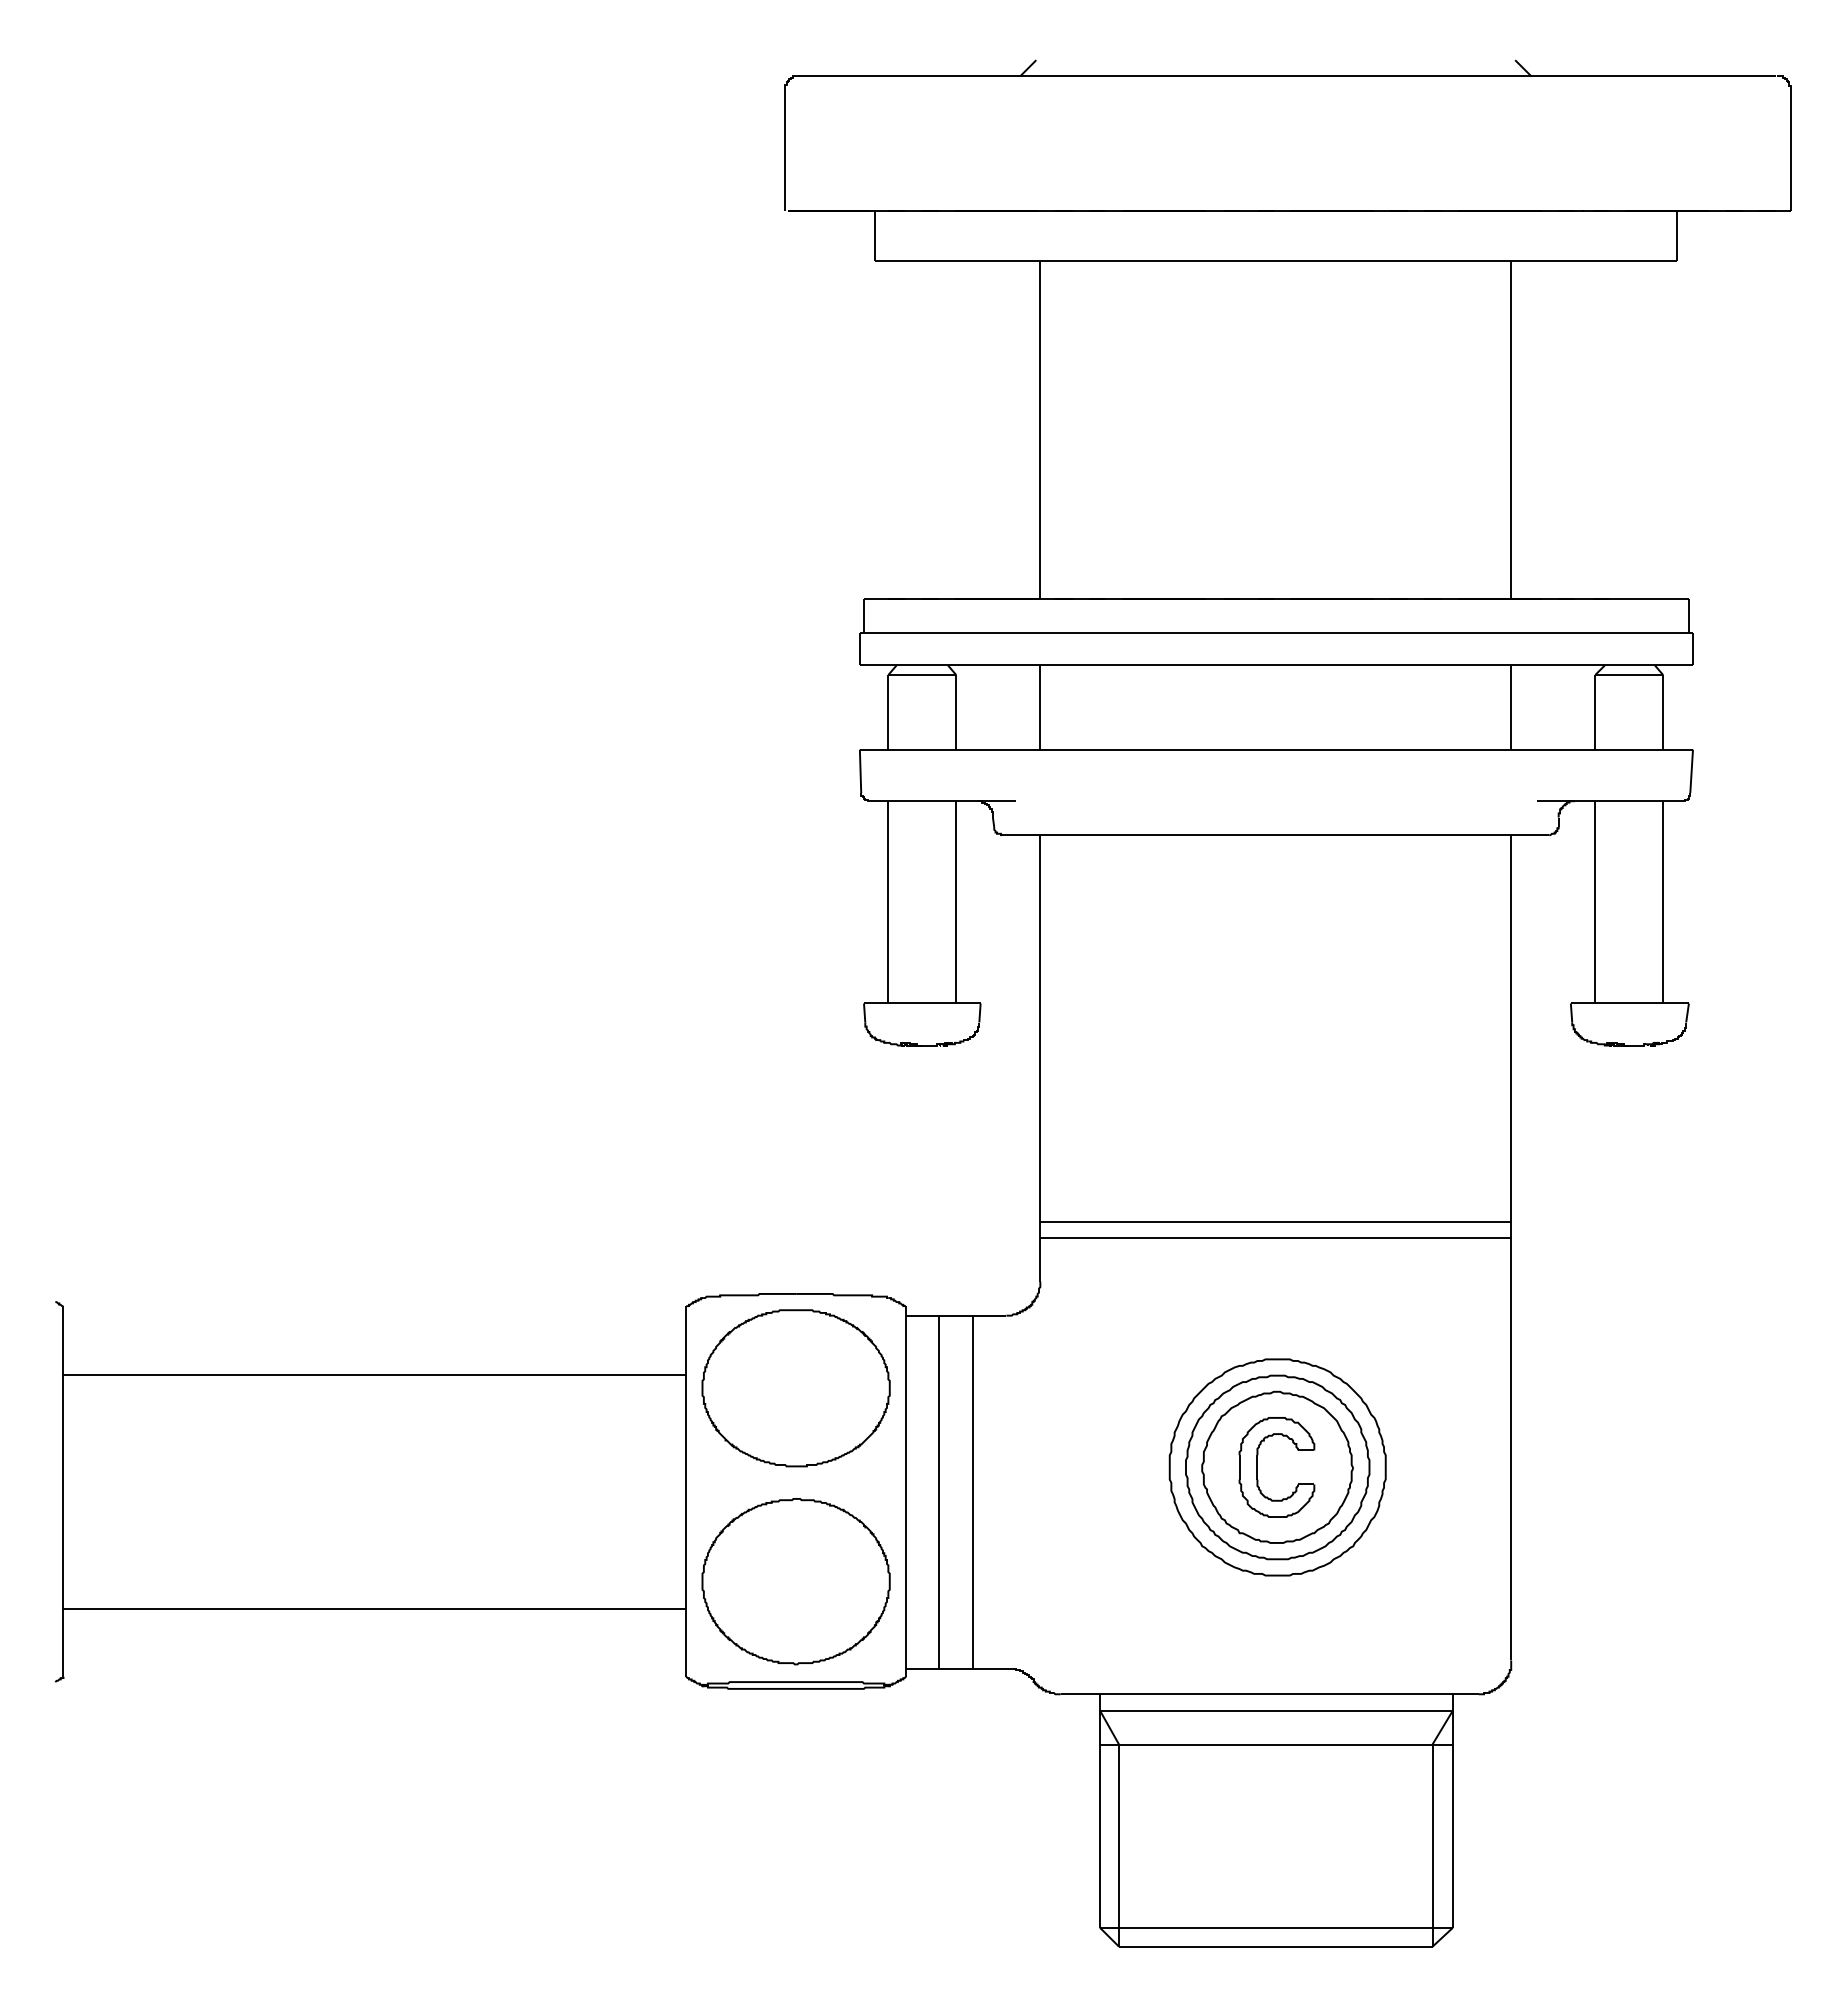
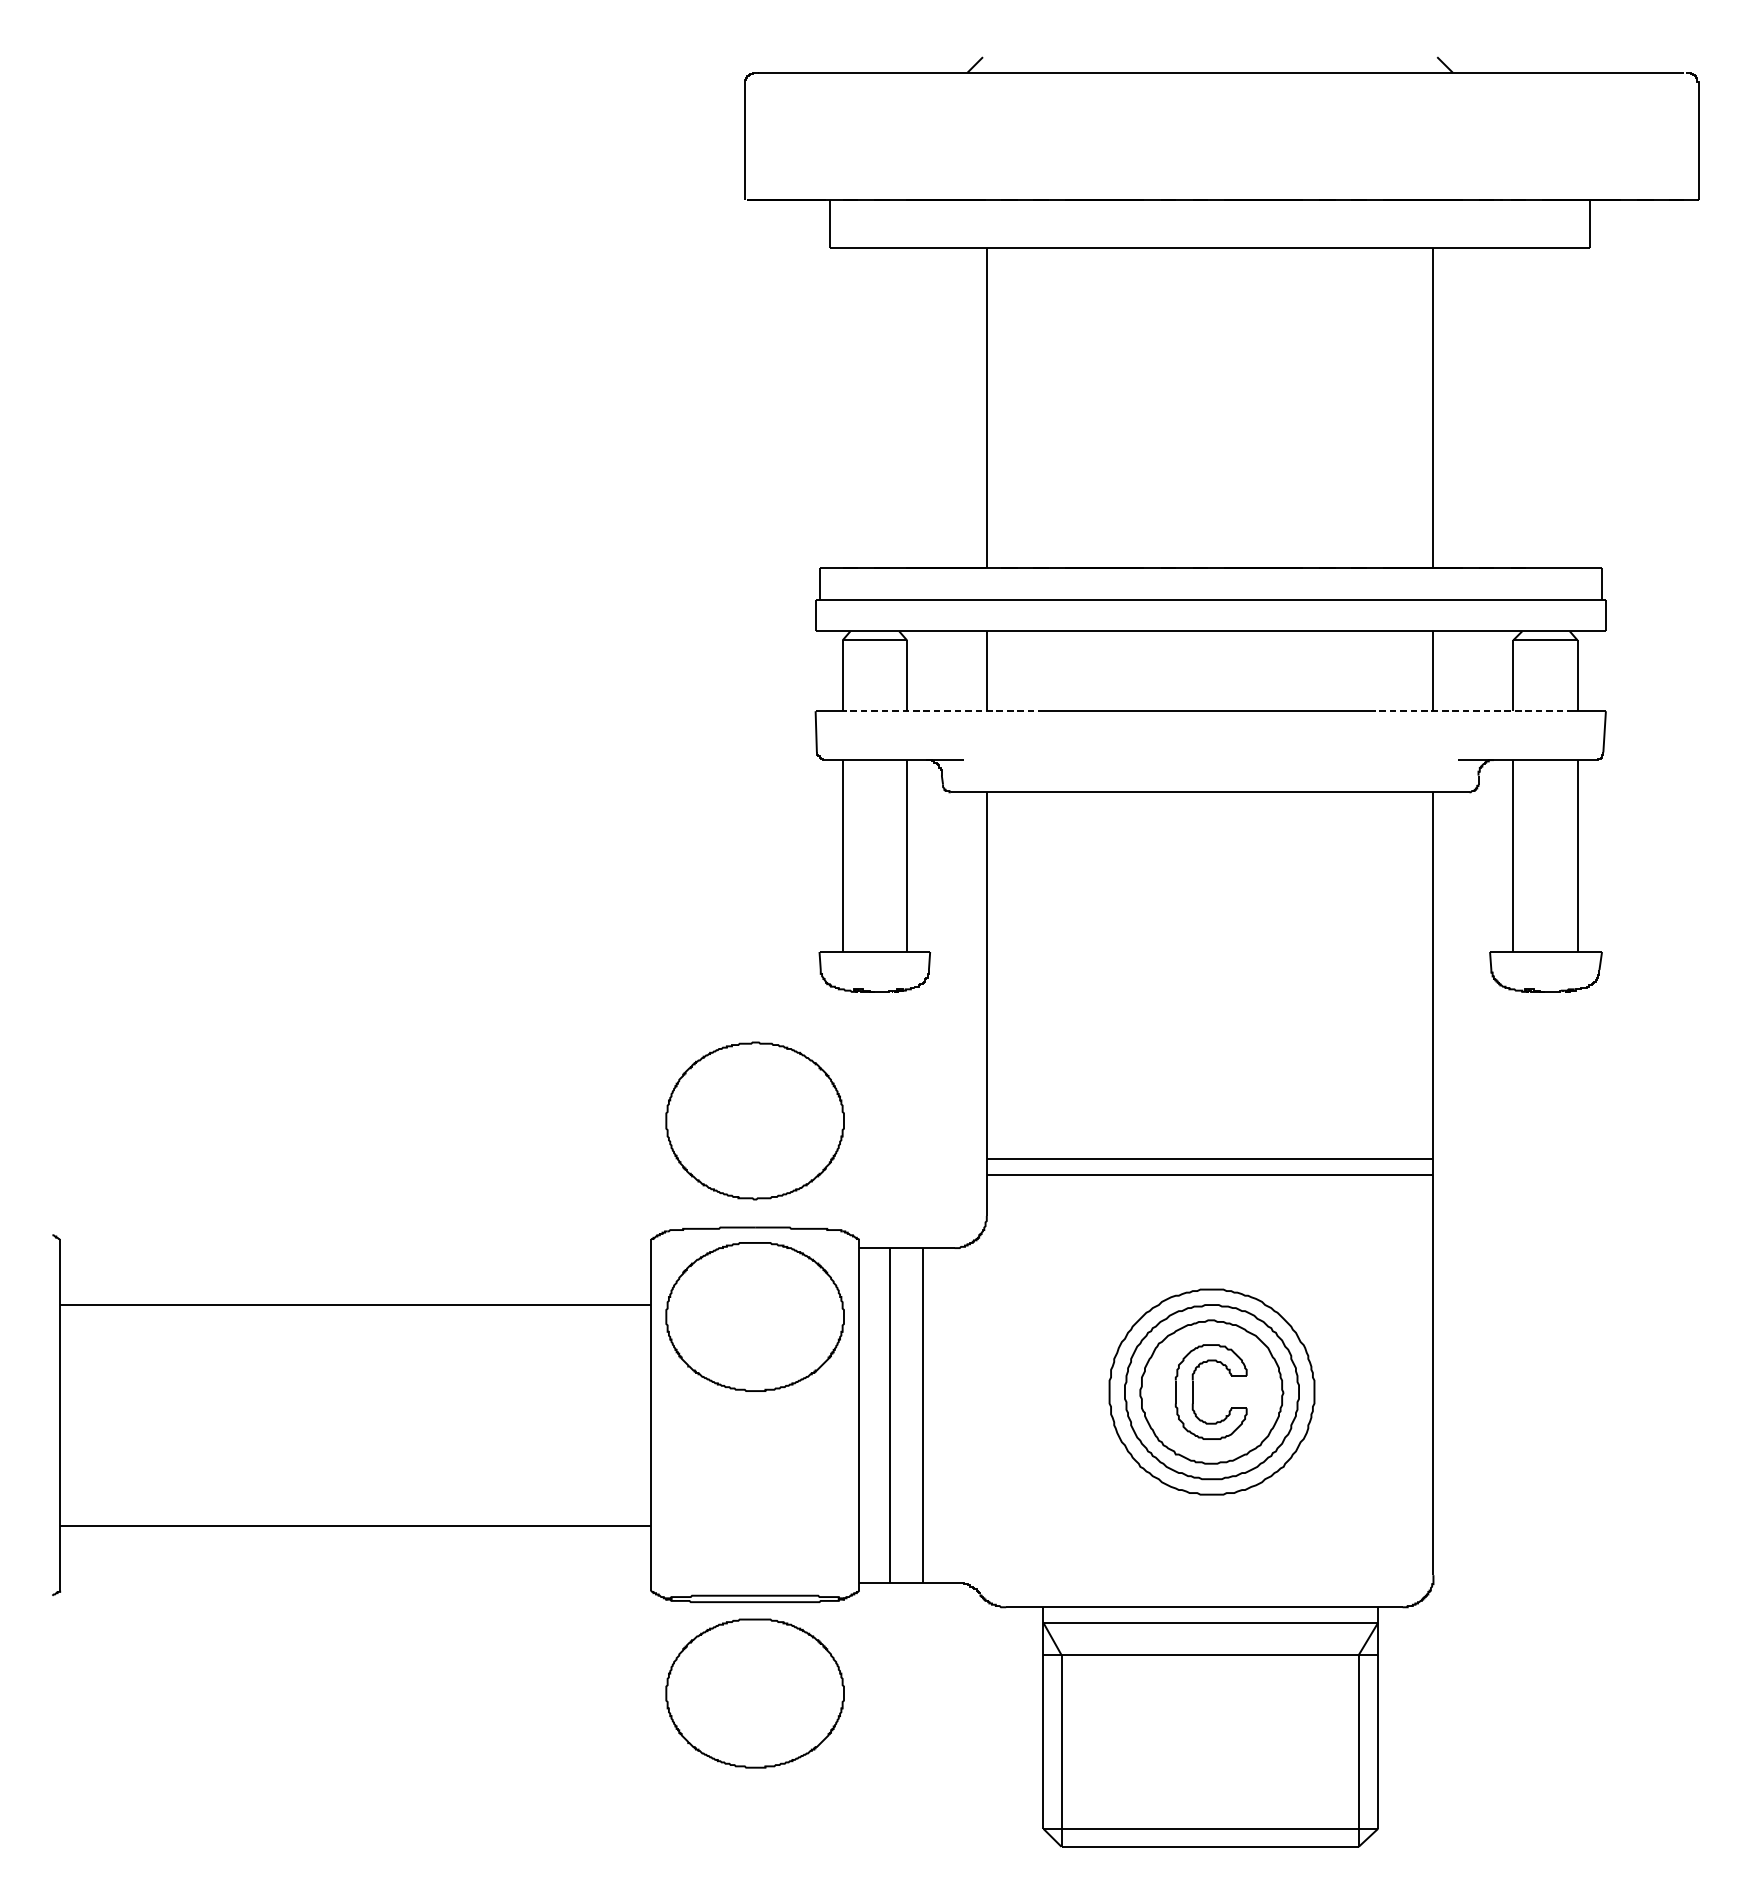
line: (996, 749) -> (945, 711), solid -> dashed
line: (1554, 749) -> (1474, 711), solid -> dashed
part: (795, 1581) -> (754, 1120), moved
part: (795, 1785) -> (754, 1693), added

